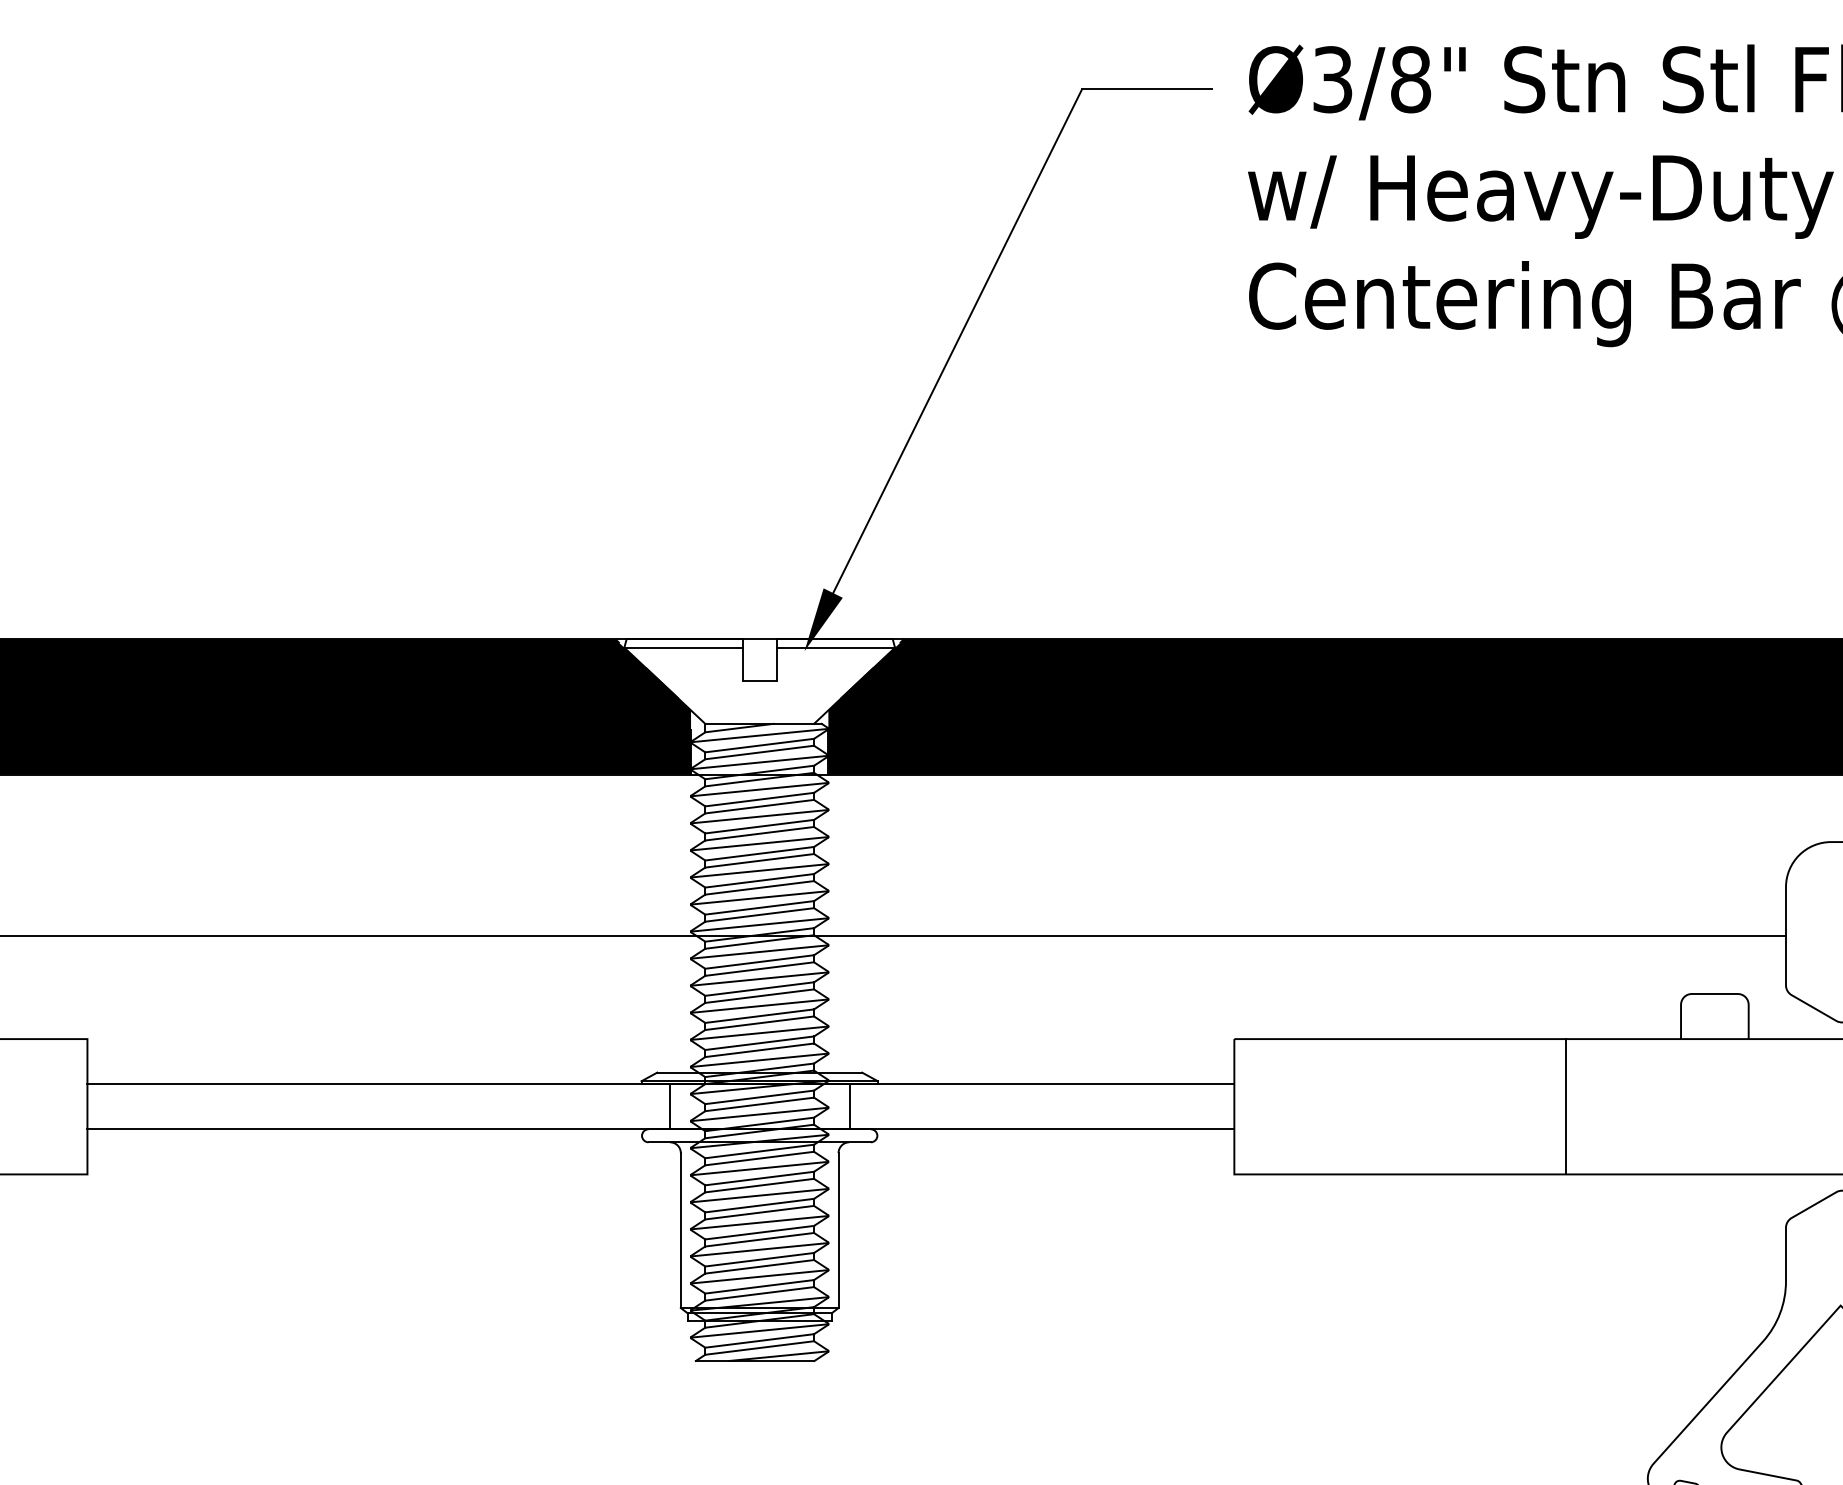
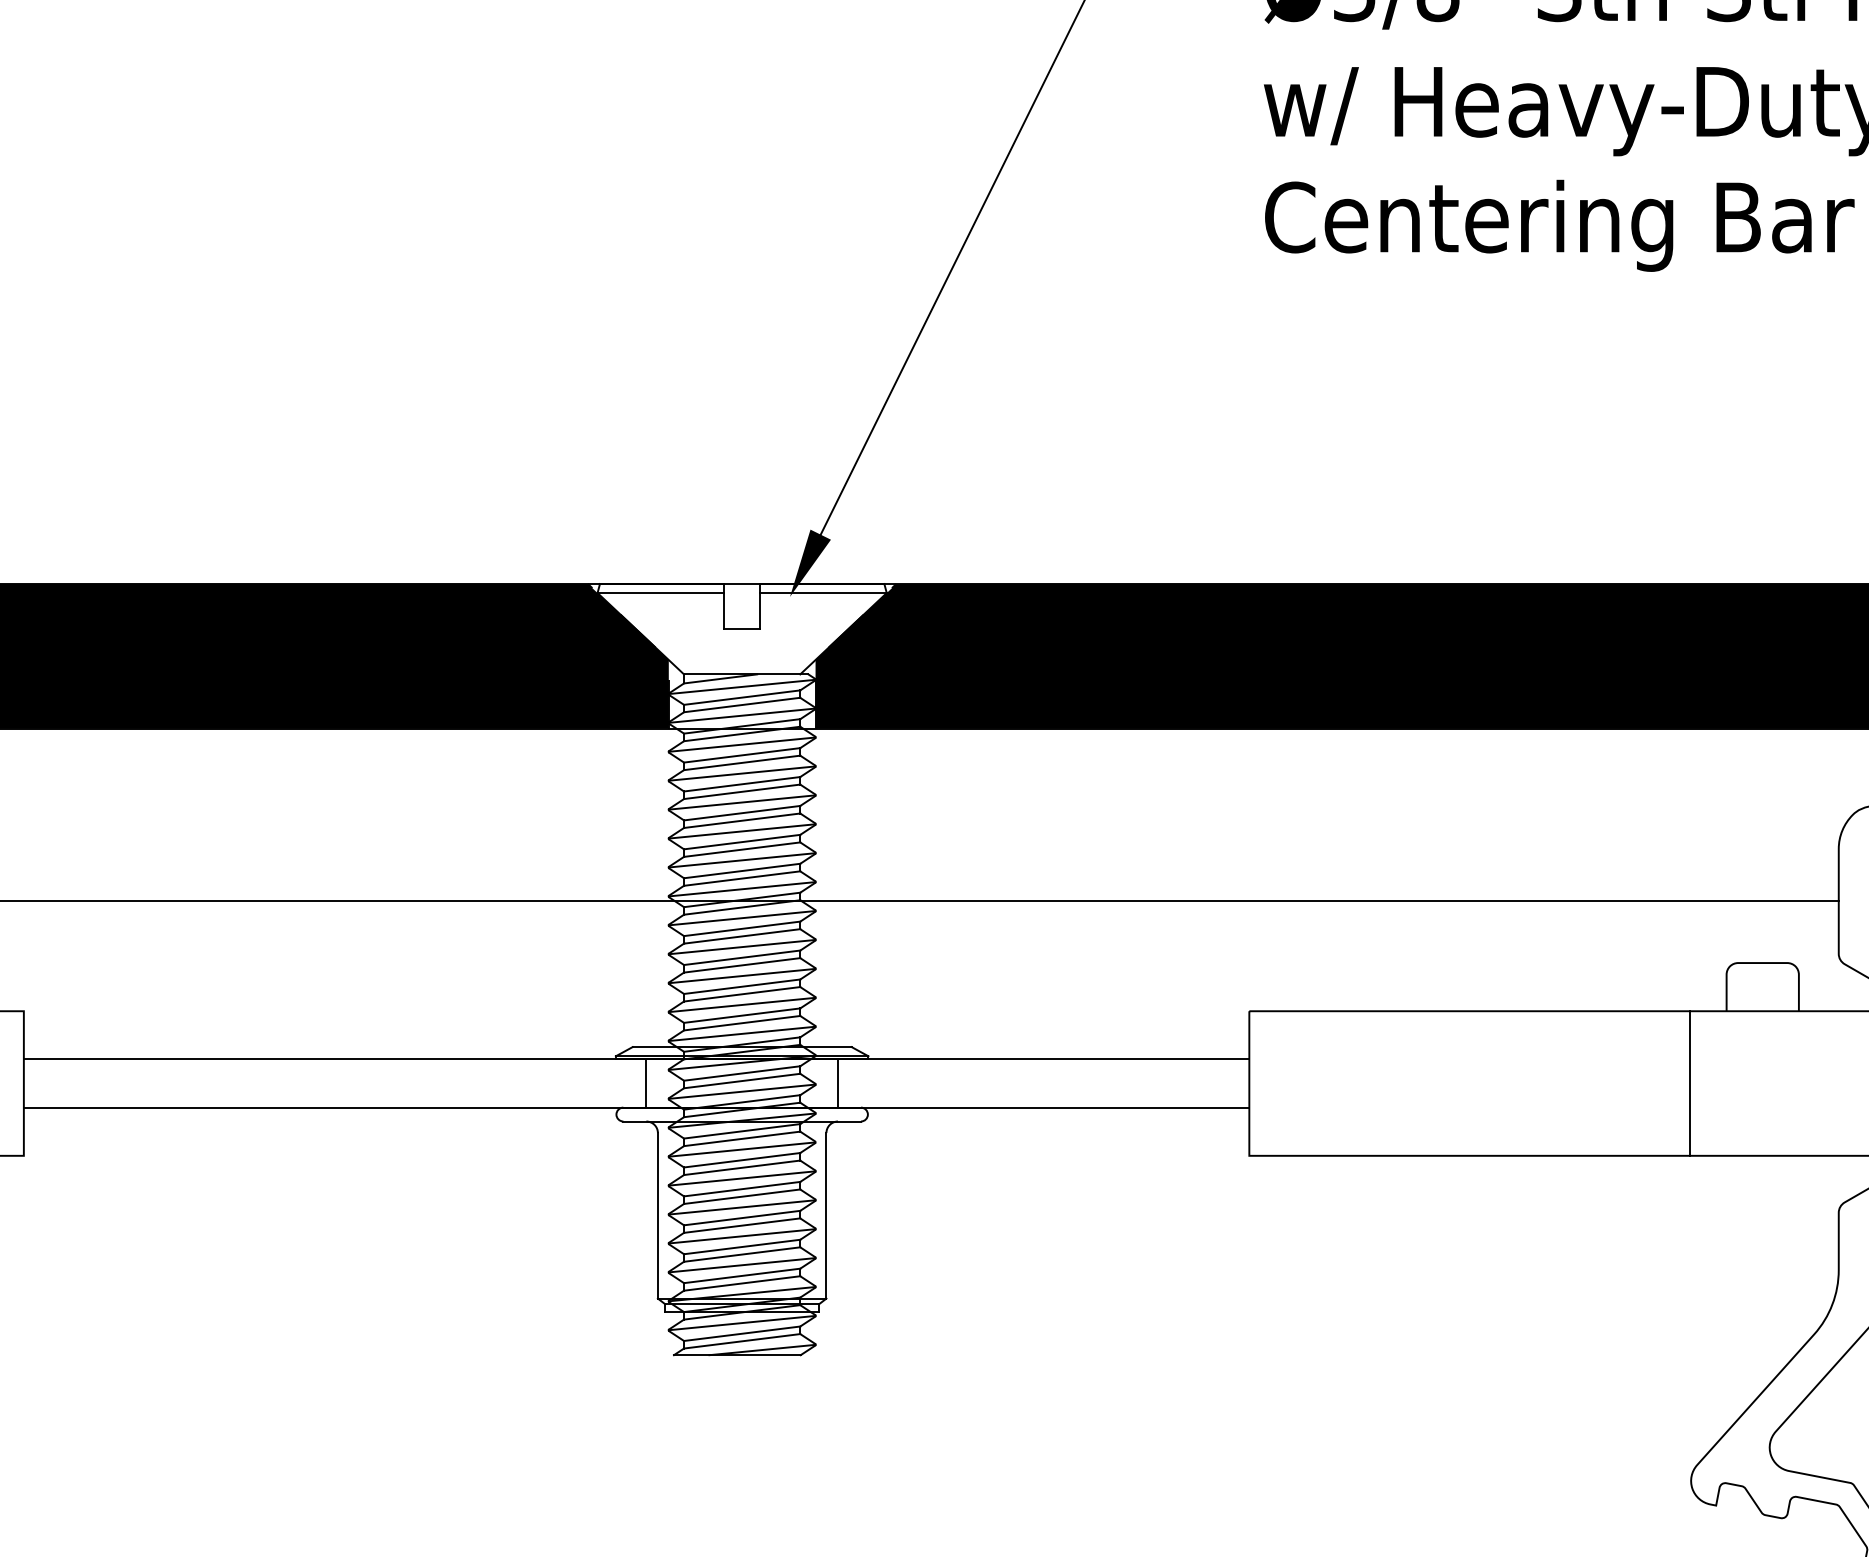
line: (1566, 1106) -> (1690, 1083), moved

